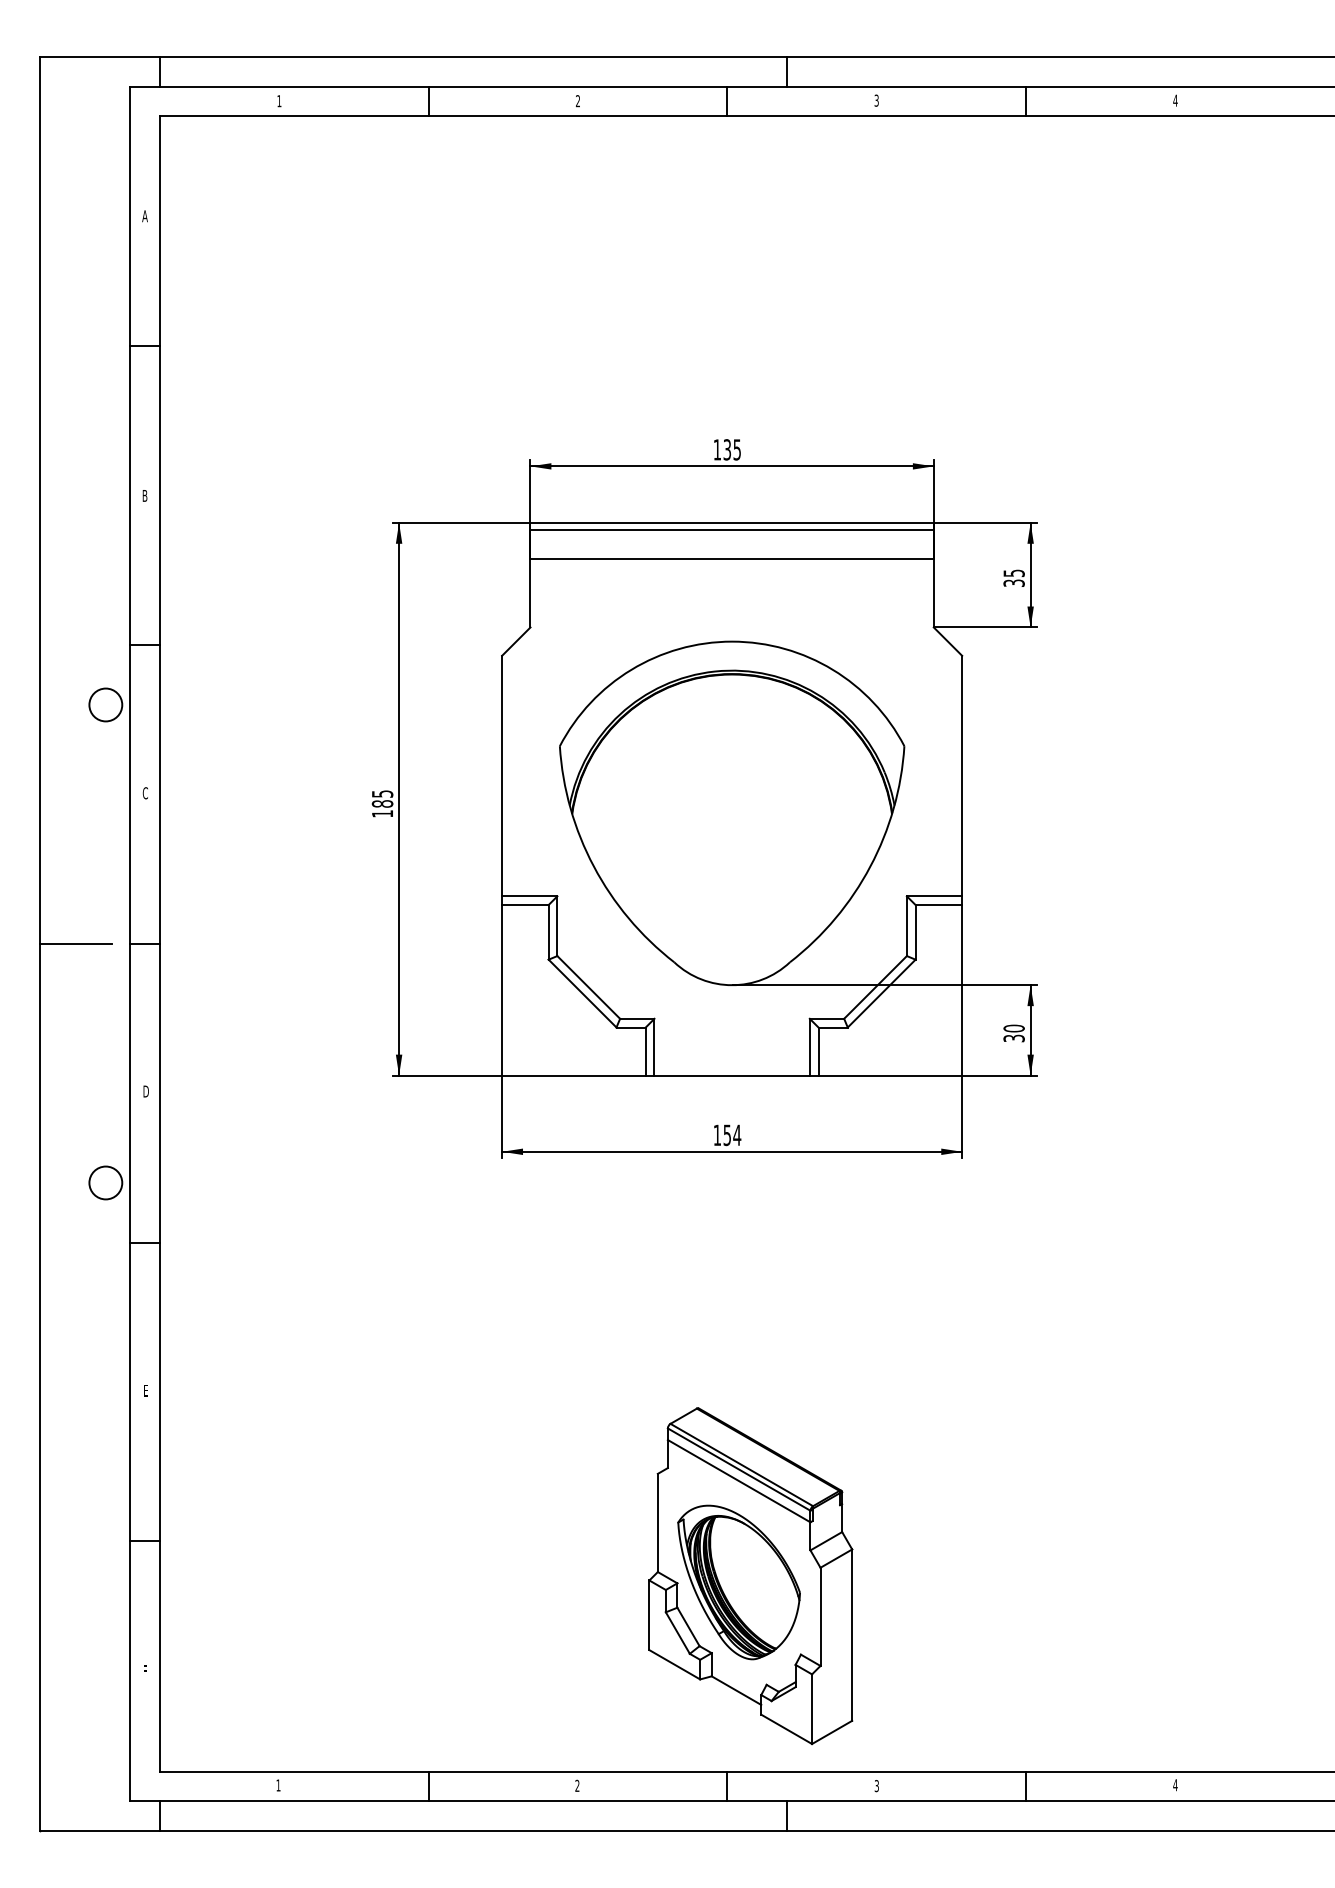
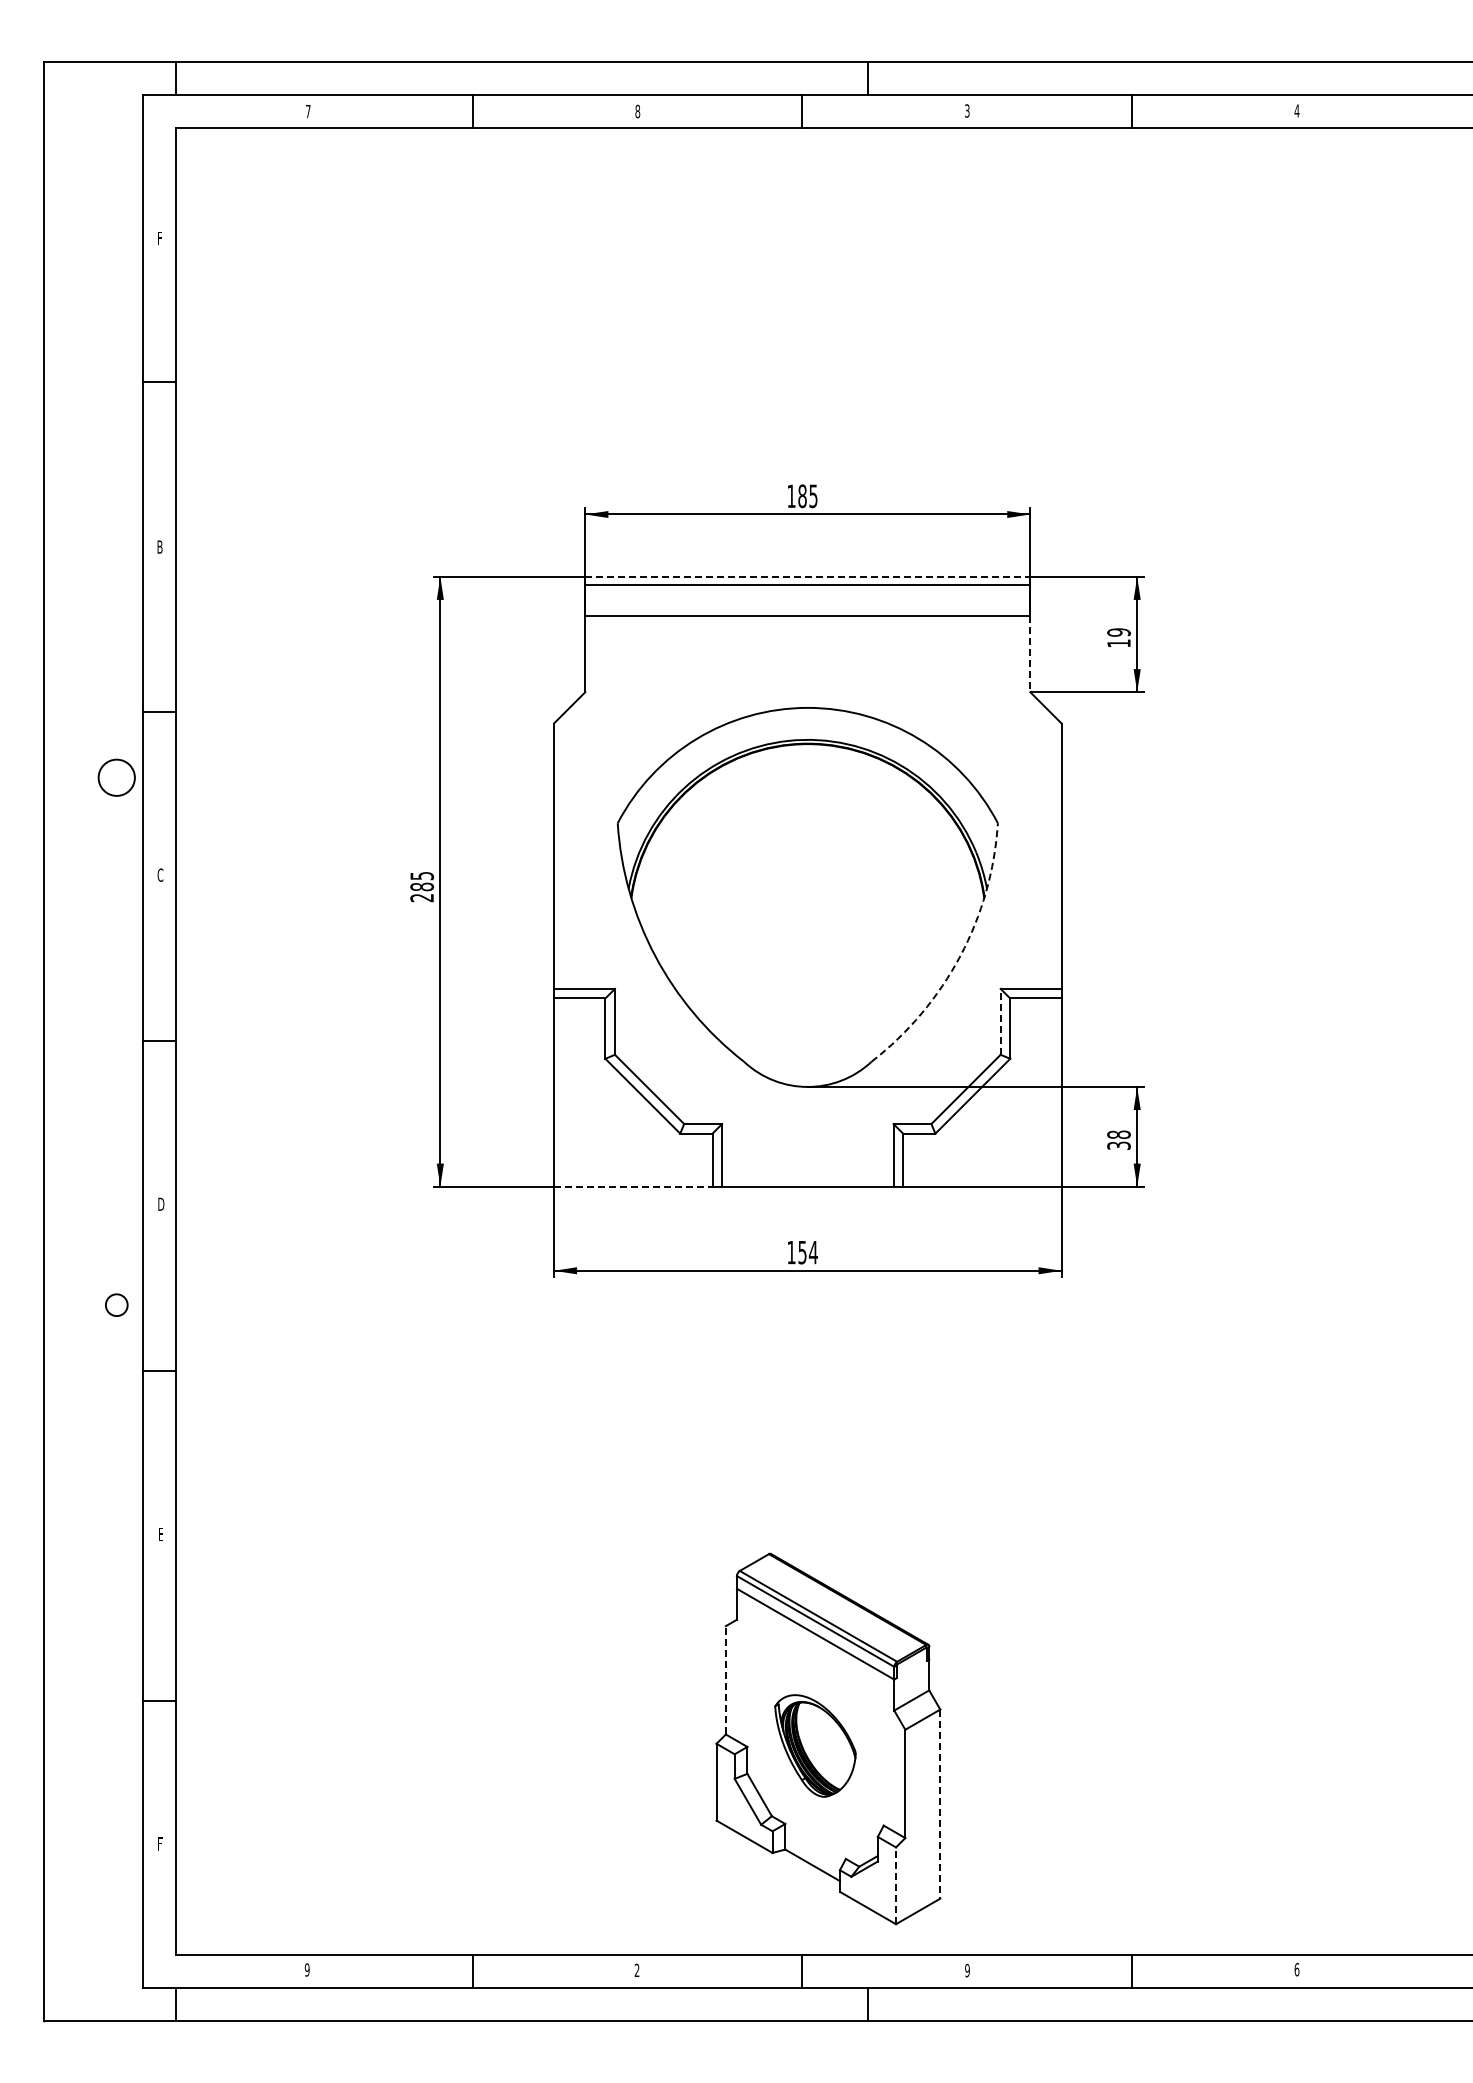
text: (279, 101) -> (308, 111), 1 -> 7
text: (577, 101) -> (637, 111), 2 -> 8
text: (144, 216) -> (159, 238), A -> F
text: (727, 450) -> (802, 496), 135 -> 185
line: (731, 522) -> (807, 576), solid -> dashed
text: (1013, 577) -> (1118, 637), 35 -> 19
line: (933, 593) -> (1030, 654), solid -> dashed
text: (382, 814) -> (421, 898), 185 -> 285
arc: (870, 866) -> (960, 956), solid -> dashed
line: (906, 925) -> (1000, 1021), solid -> dashed
line: (75, 944) -> (83, 1041), removed
text: (1013, 1028) -> (1118, 1134), 30 -> 38
line: (574, 1075) -> (633, 1186), solid -> dashed
circle: (105, 1183) -> (116, 1305), size x0.6
line: (657, 1522) -> (725, 1679), solid -> dashed
part: (739, 1582) -> (815, 1745), size x0.6
line: (852, 1635) -> (940, 1804), solid -> dashed
line: (812, 1708) -> (896, 1885), solid -> dashed
text: (277, 1785) -> (306, 1969), 1 -> 9
text: (876, 1785) -> (967, 1970), 3 -> 9
text: (1175, 1785) -> (1296, 1969), 4 -> 6

